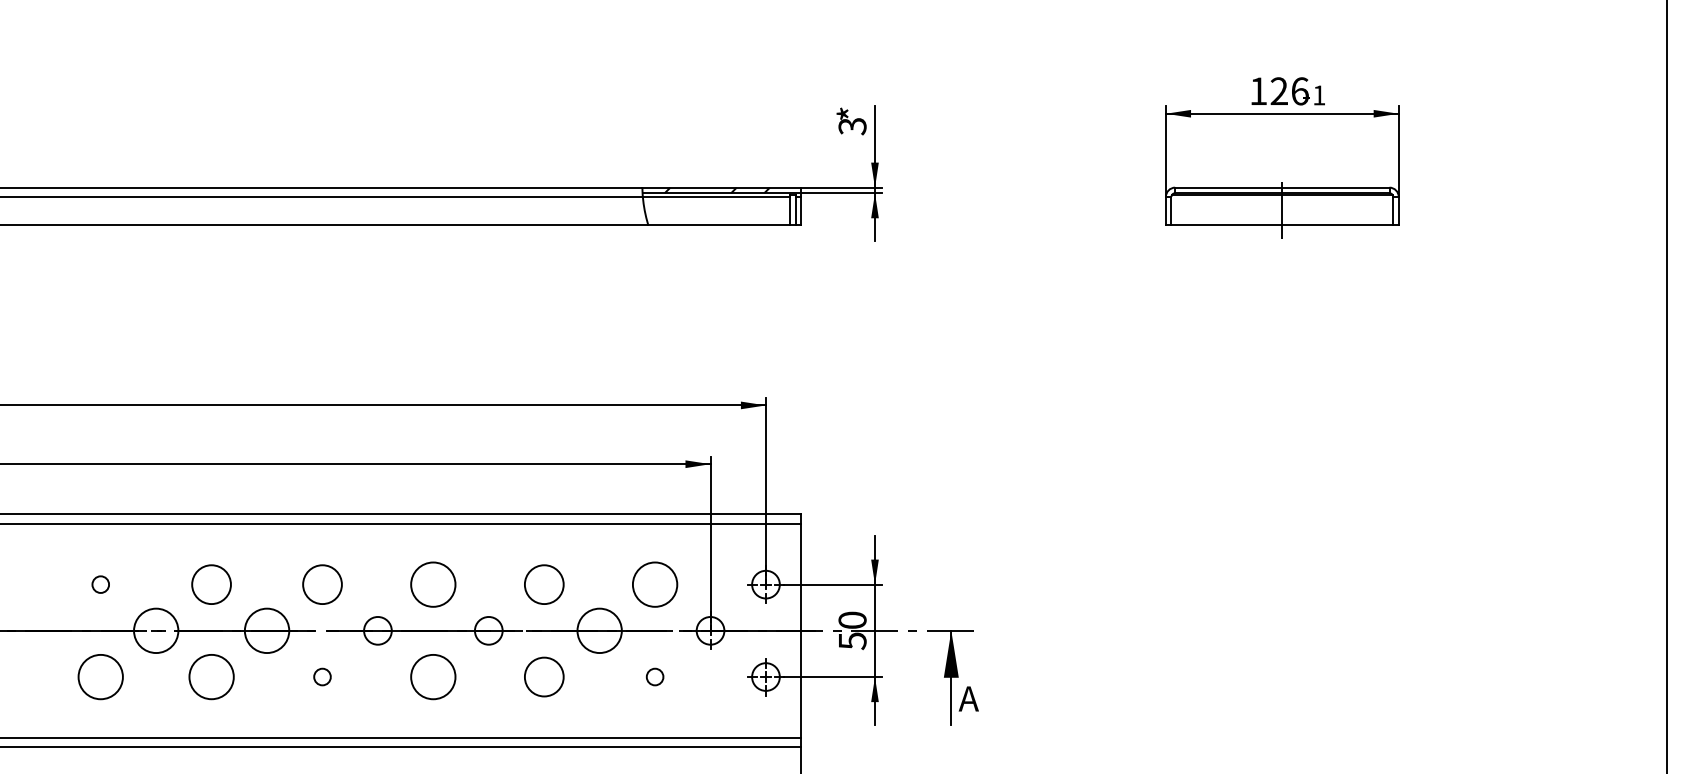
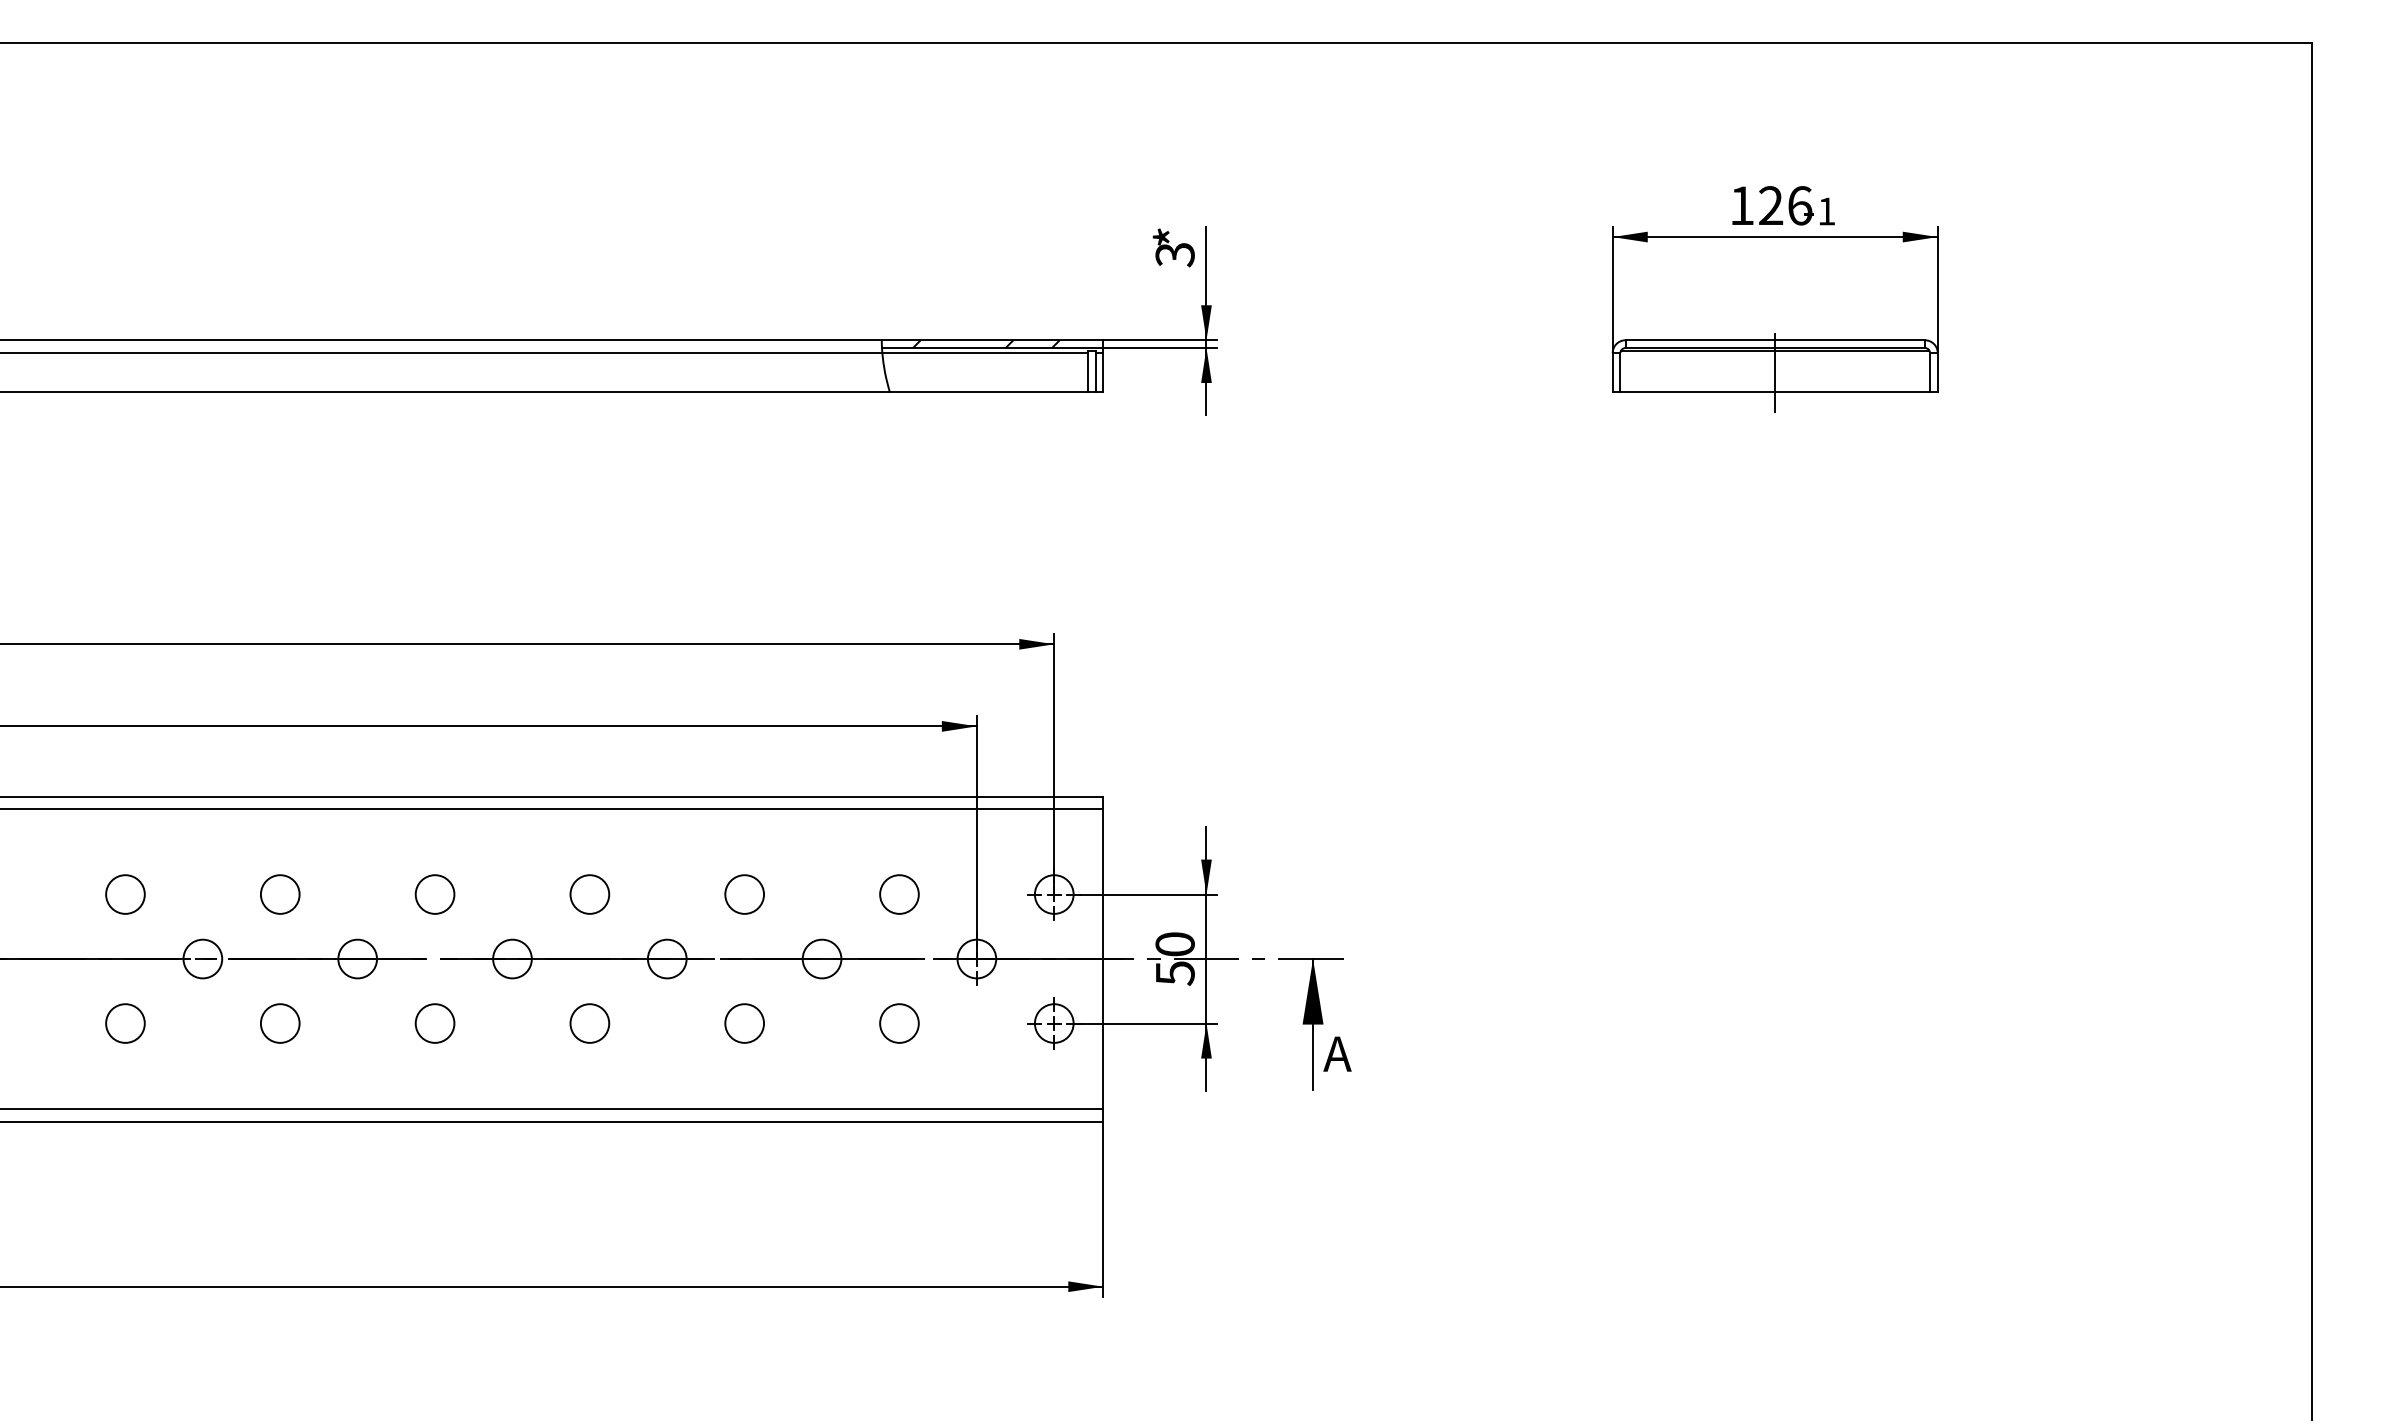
circle: (100, 584) -> (125, 894), size x1.67
circle: (211, 584) -> (280, 894), size x0.71
circle: (322, 584) -> (434, 894), size x0.71
circle: (433, 584) -> (589, 894), size x0.62
circle: (544, 584) -> (744, 894), size x0.71
circle: (655, 584) -> (899, 894), size x0.62
circle: (155, 630) -> (202, 958), size x0.62
circle: (266, 630) -> (357, 958), size x0.62
circle: (599, 630) -> (821, 958), size x0.62
circle: (100, 677) -> (125, 1023), size x0.62
circle: (211, 677) -> (279, 1023), size x0.62
circle: (322, 677) -> (434, 1023), size x1.67
circle: (433, 677) -> (589, 1023), size x0.62
circle: (544, 677) -> (744, 1023), size x0.71
circle: (655, 677) -> (899, 1023), size x1.67

